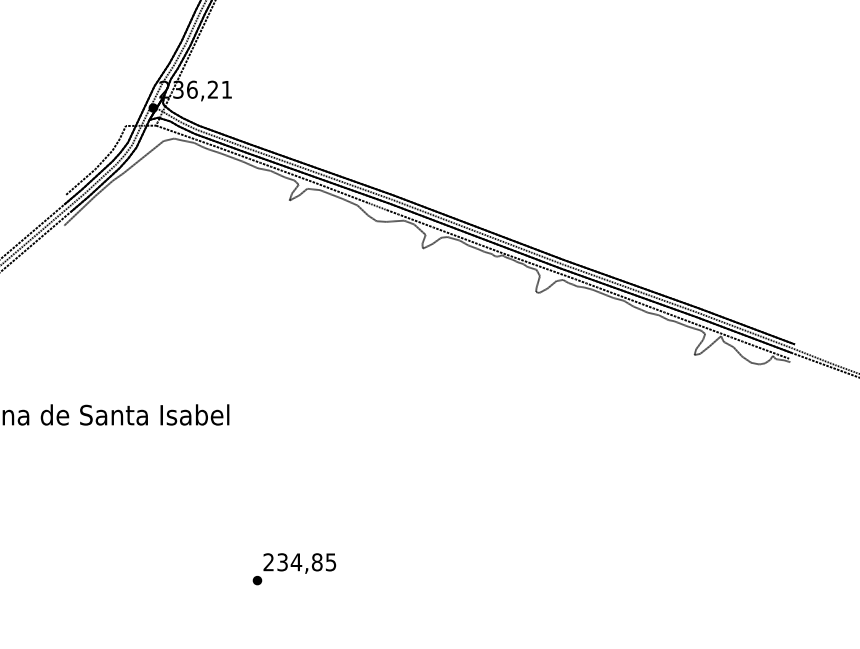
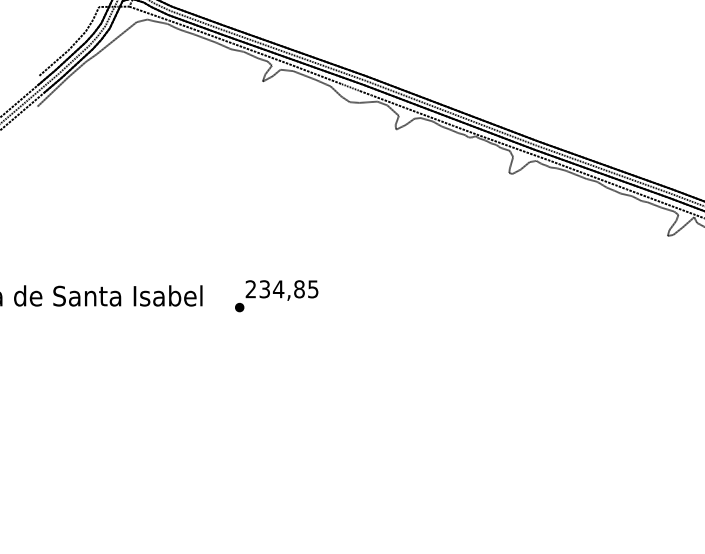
text: (294, 569) -> (276, 296), moved

